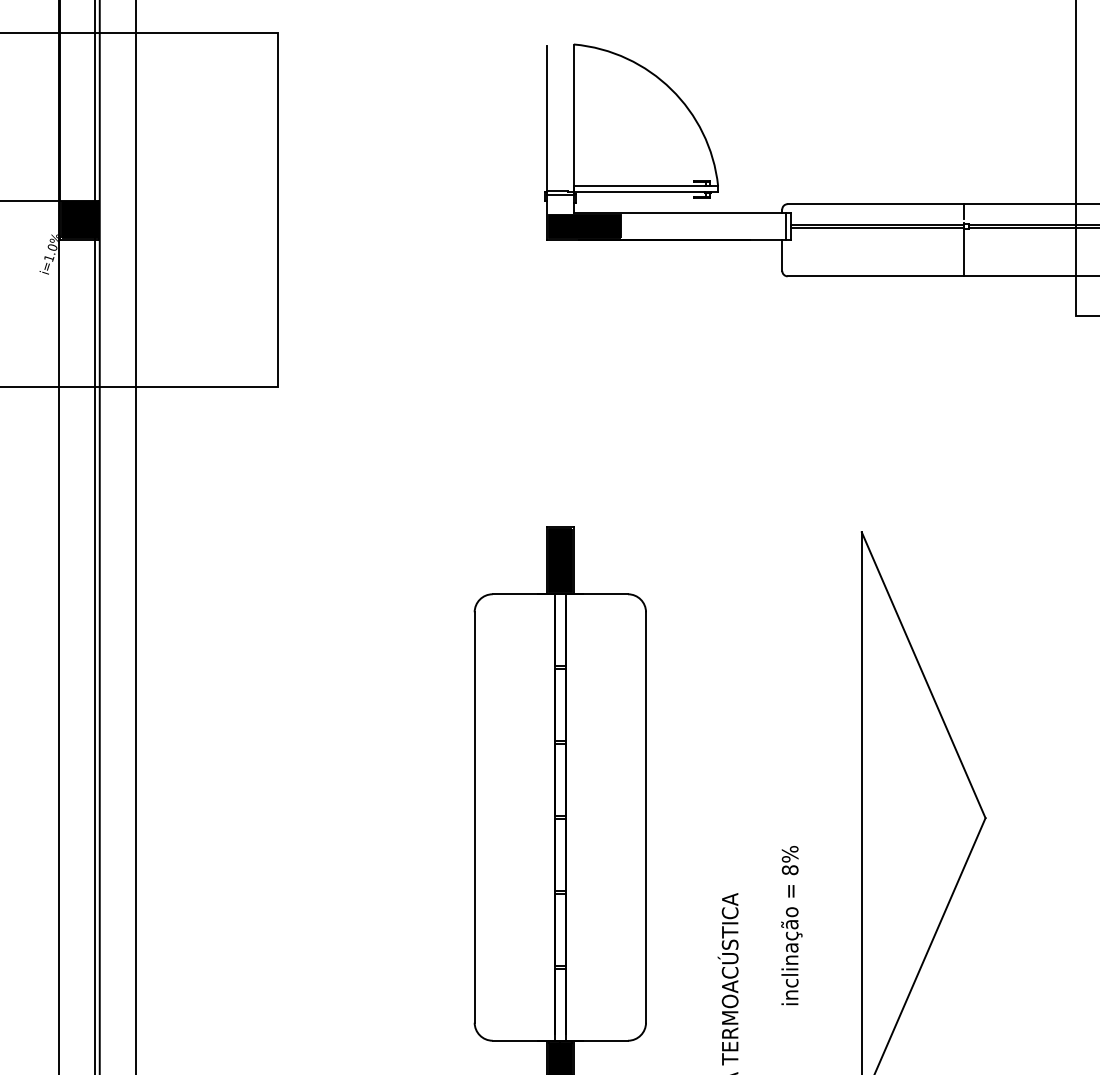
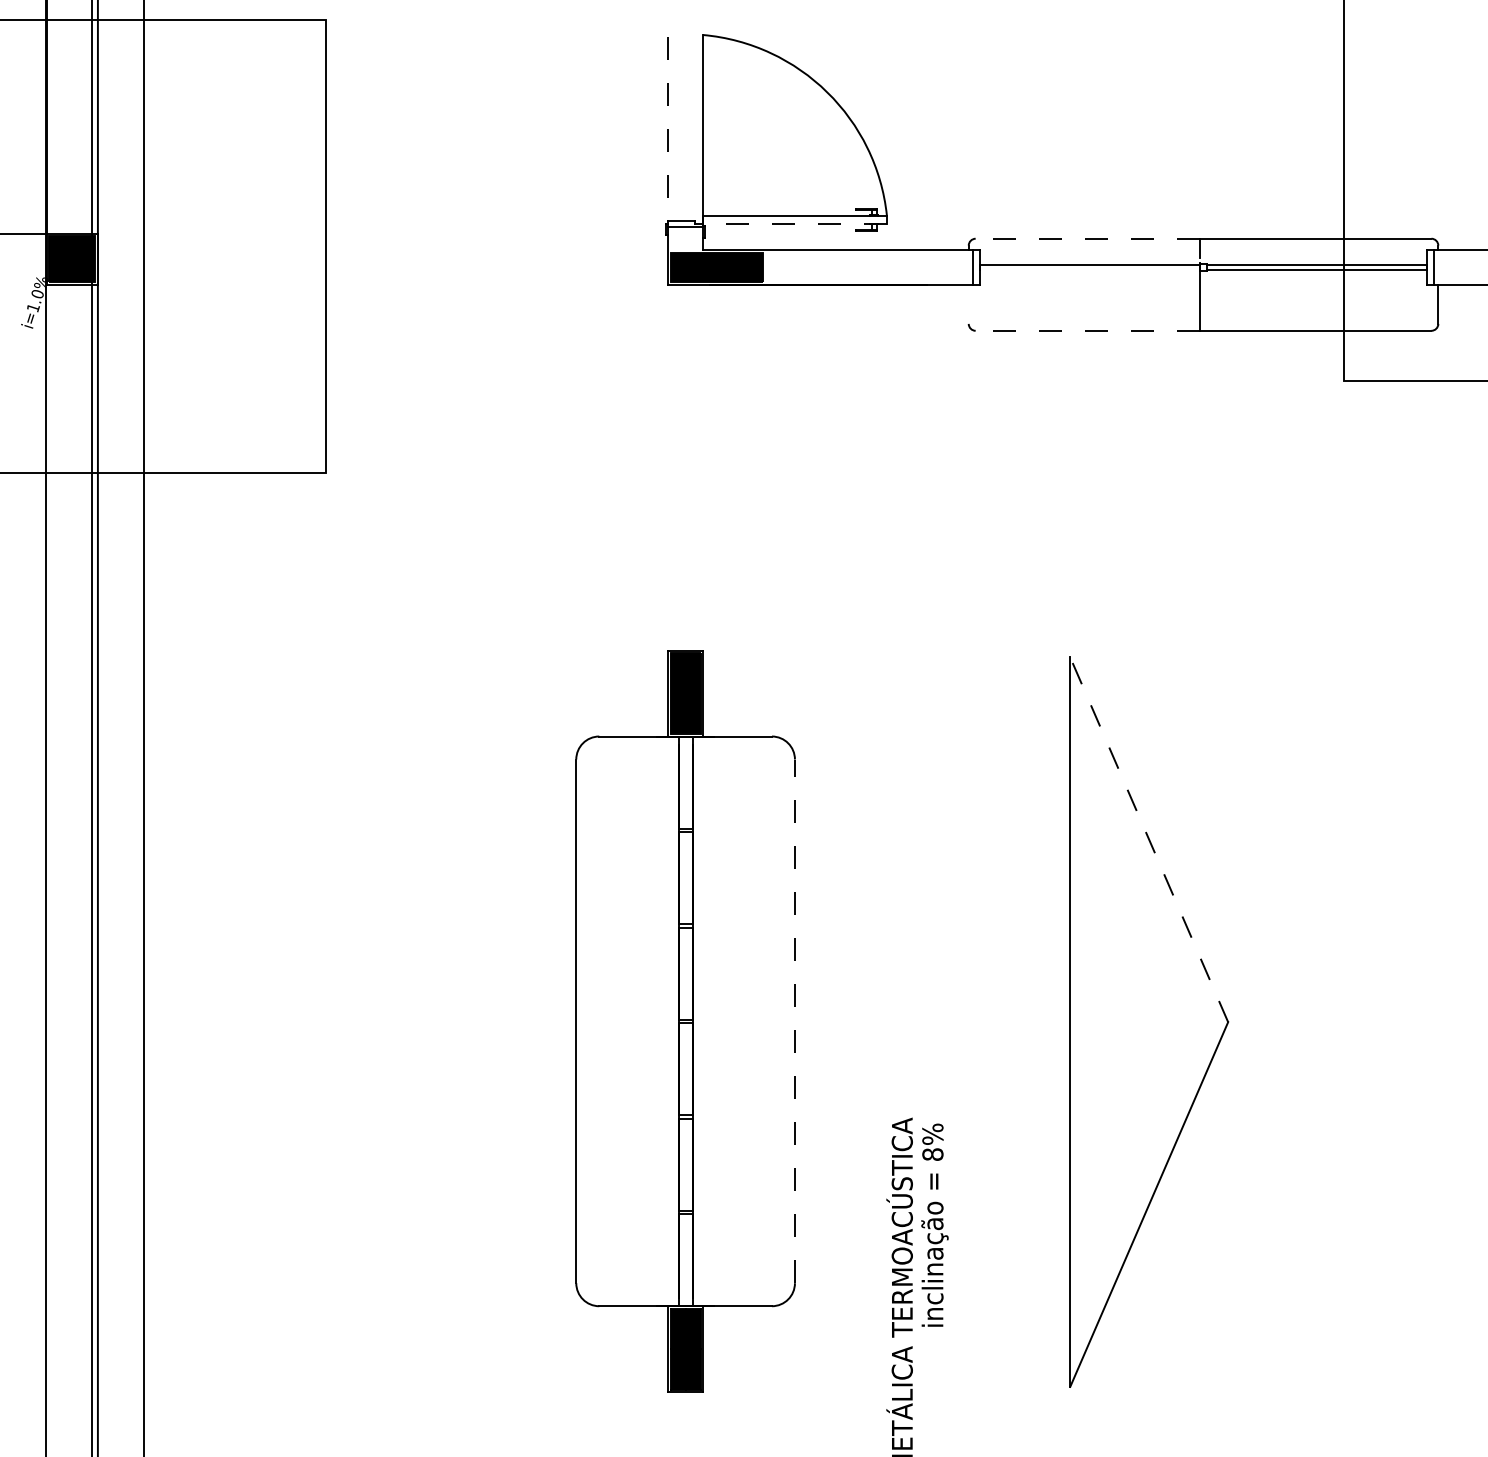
line: (546, 118) -> (668, 129), solid -> dashed
line: (645, 192) -> (794, 223), solid -> dashed
line: (875, 203) -> (1087, 238), solid -> dashed
line: (877, 228) -> (1090, 269), removed
line: (782, 254) -> (968, 303), removed
line: (875, 276) -> (1087, 330), solid -> dashed
line: (923, 674) -> (1149, 839), solid -> dashed
line: (645, 817) -> (794, 1021), solid -> dashed
text: (791, 924) -> (934, 1224), moved

